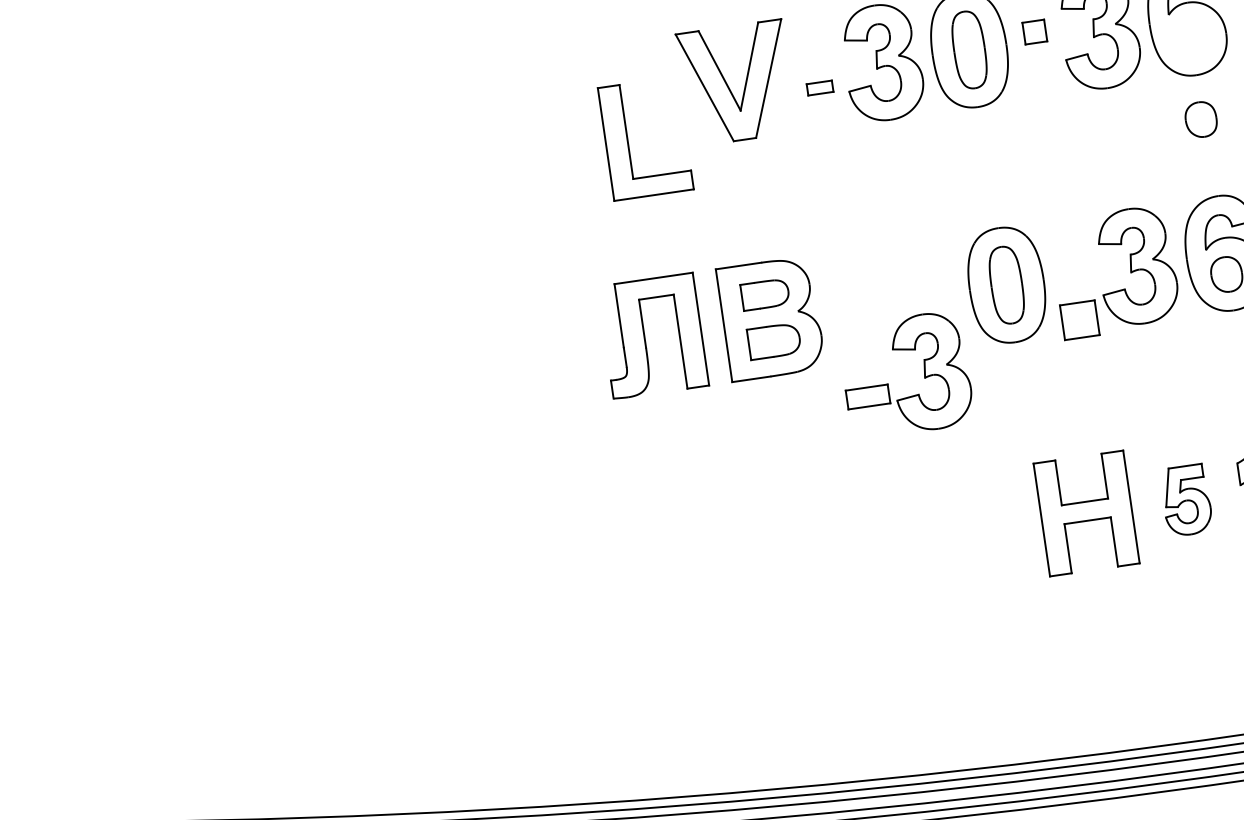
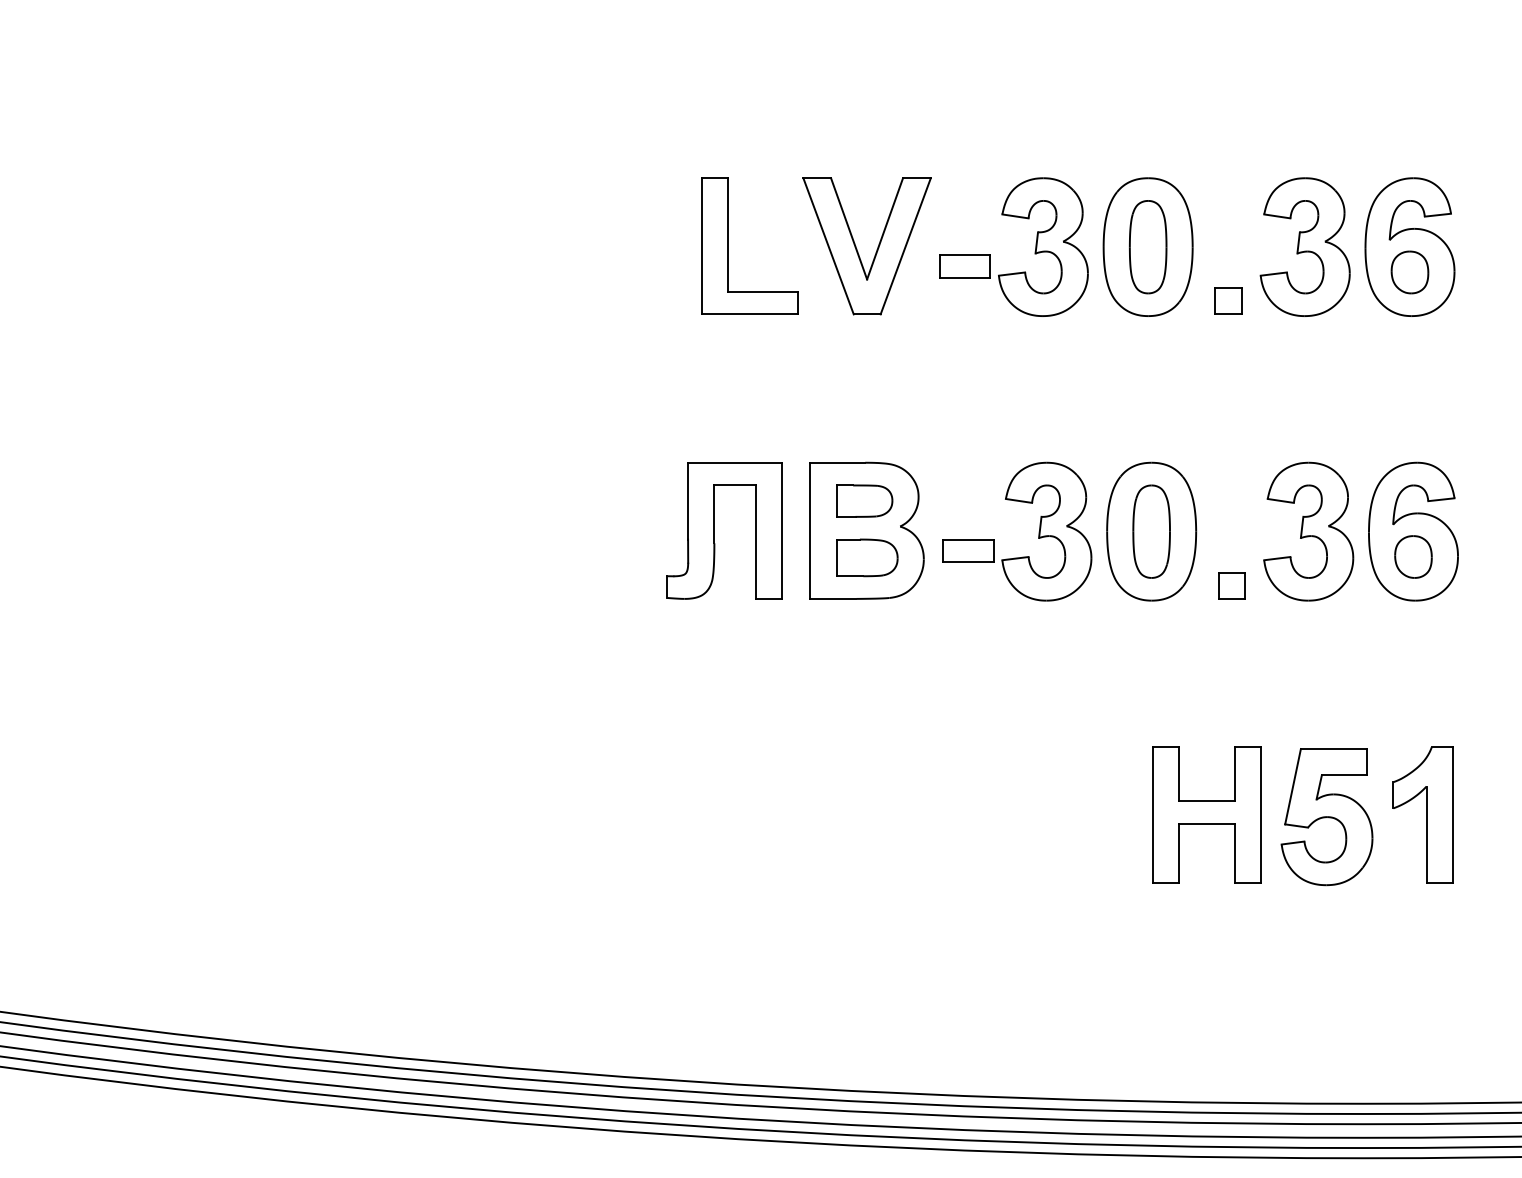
part: (1034, 31) -> (1228, 300), moved
part: (819, 88) -> (964, 266), size x1.67
part: (1200, 119) -> (1409, 272), moved
part: (627, 140) -> (728, 245), moved
part: (1079, 320) -> (1231, 585), size x0.62
part: (923, 372) -> (1038, 531), moved
part: (1186, 500) -> (1326, 817), size x1.67

